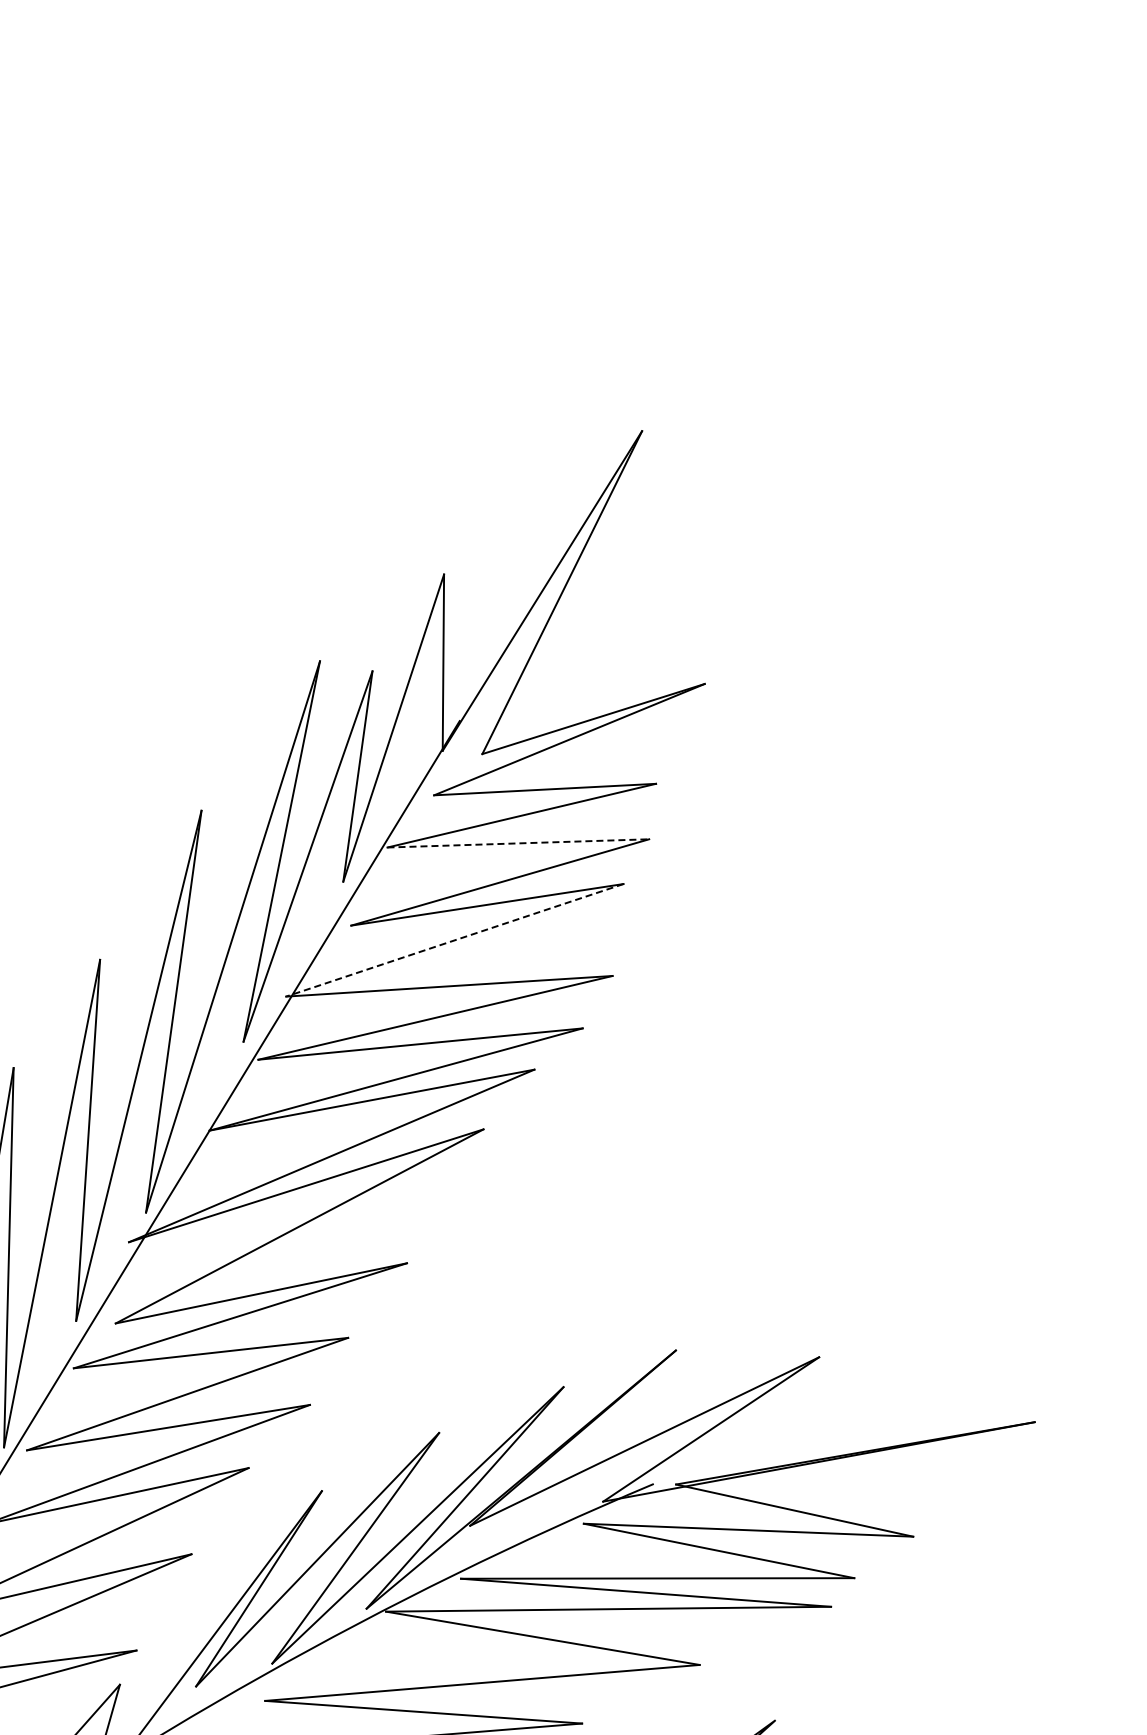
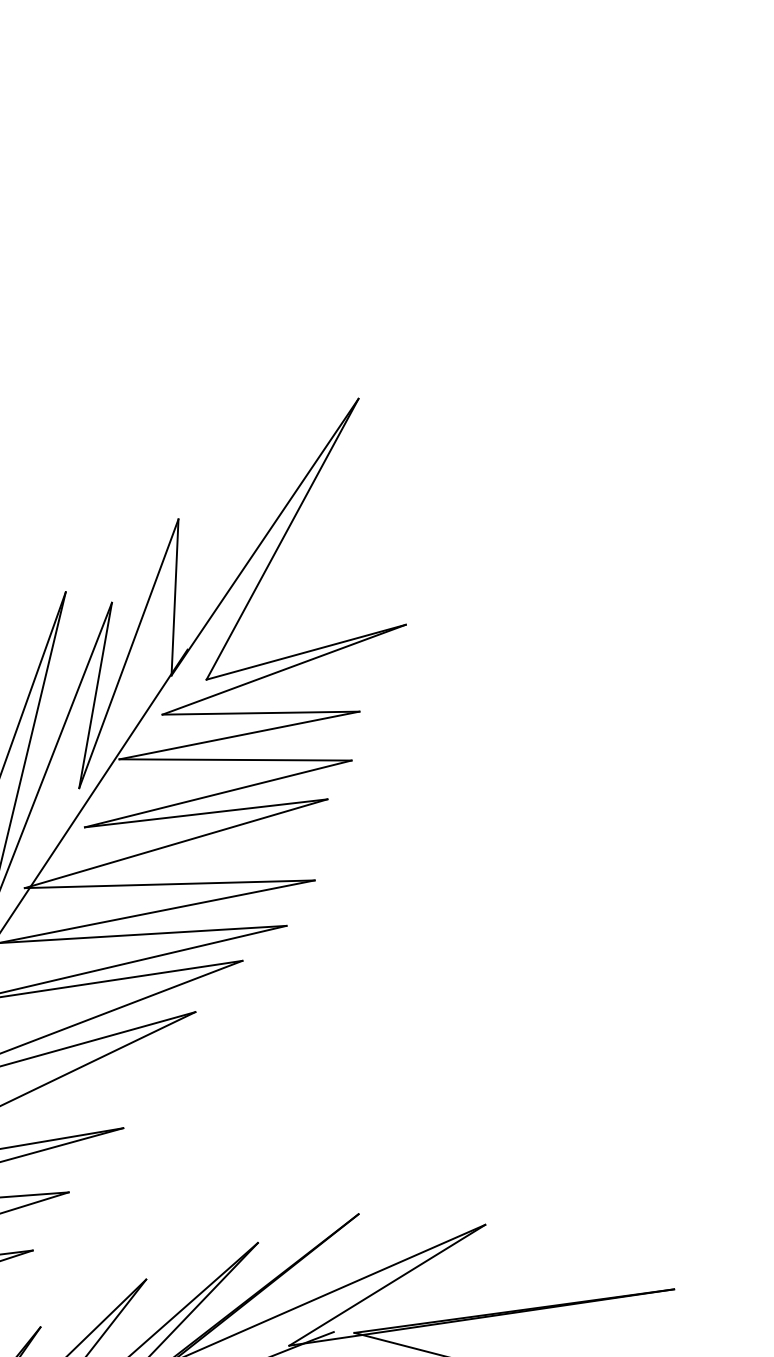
line: (518, 843) -> (235, 760), dashed -> solid
line: (454, 940) -> (175, 843), dashed -> solid

